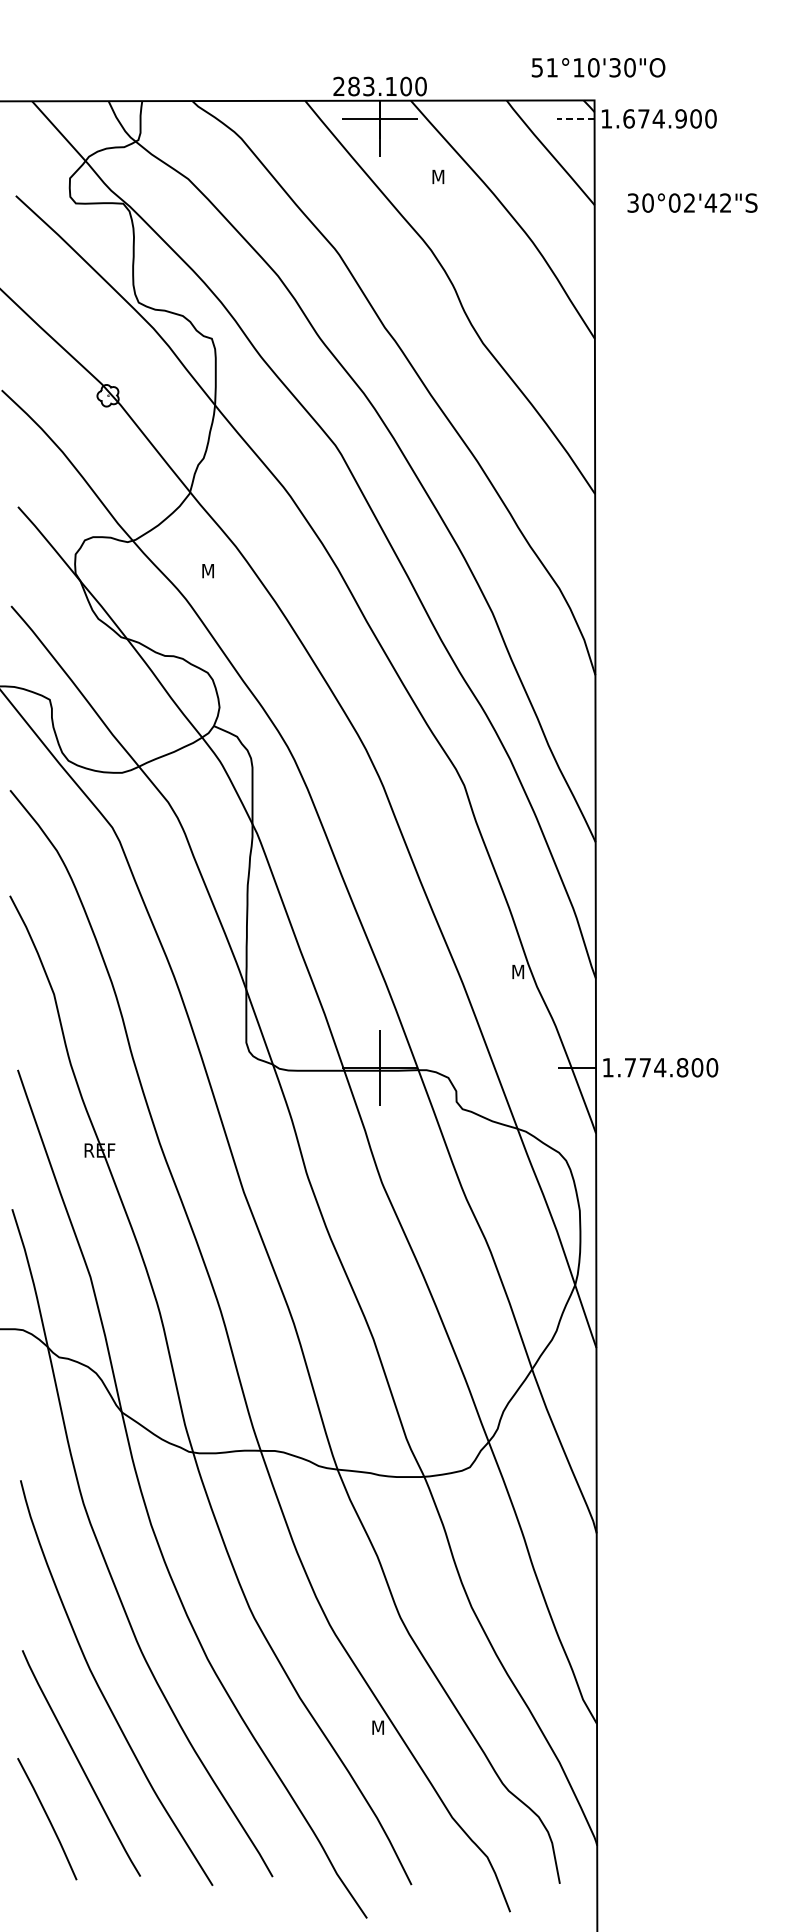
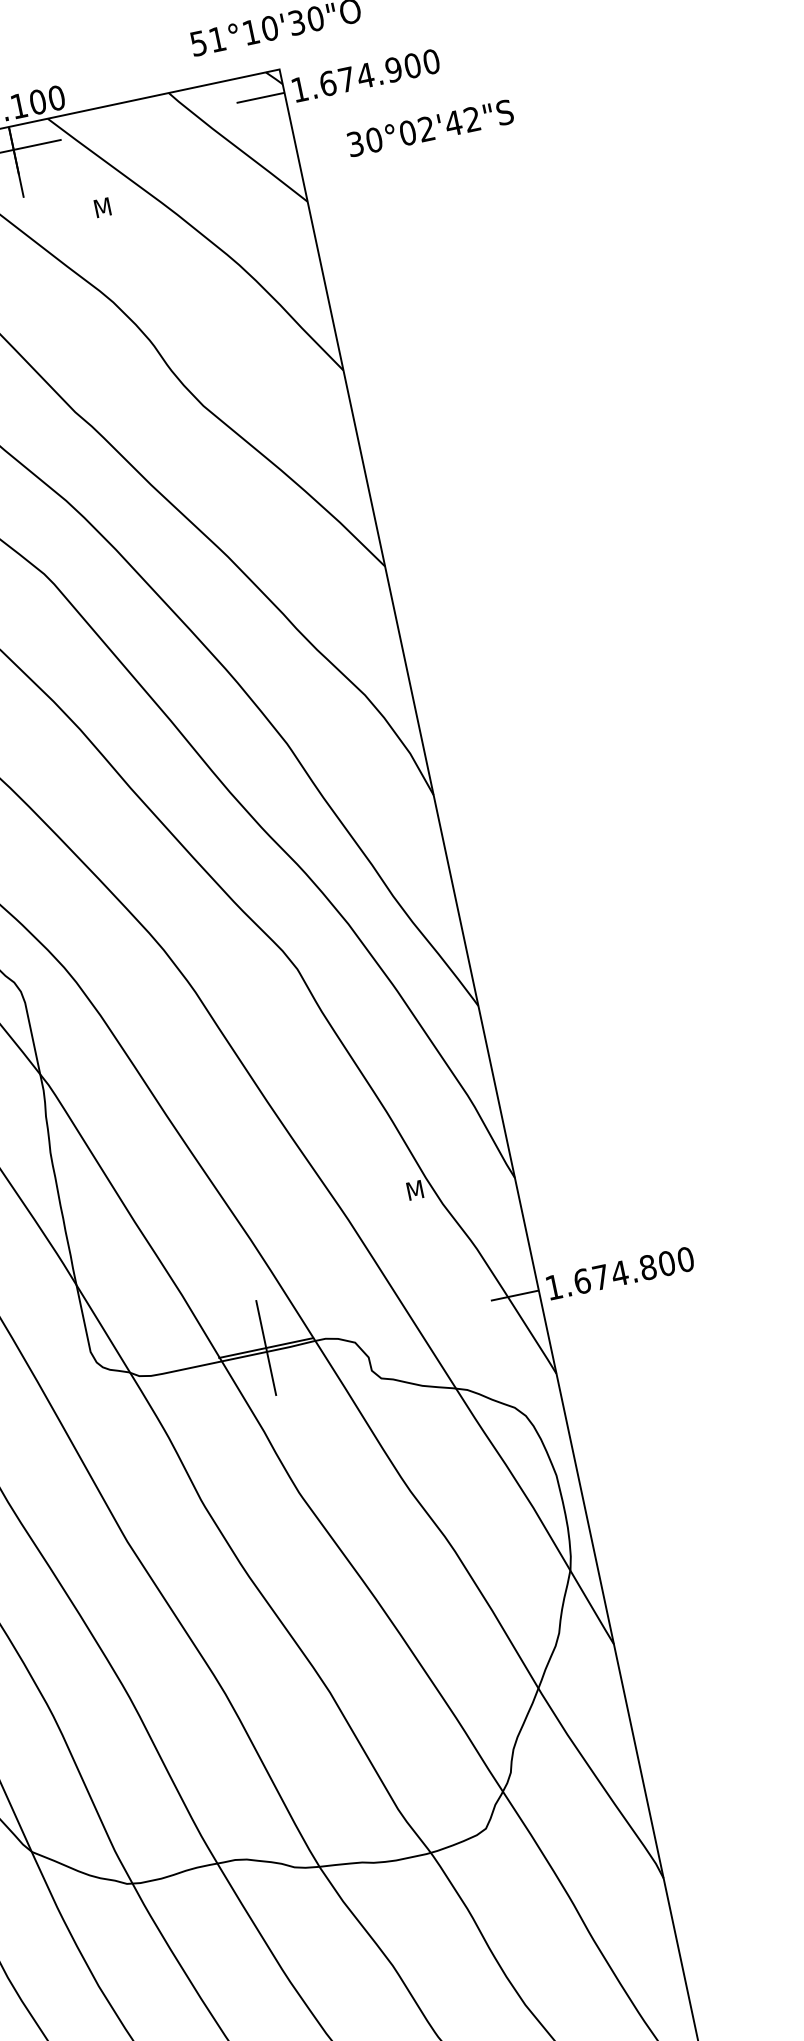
line: (575, 118) -> (260, 97), dashed -> solid
text: (692, 202) -> (430, 127), moved
text: (630, 1067) -> (582, 1281), 1.774.800 -> 1.674.800

